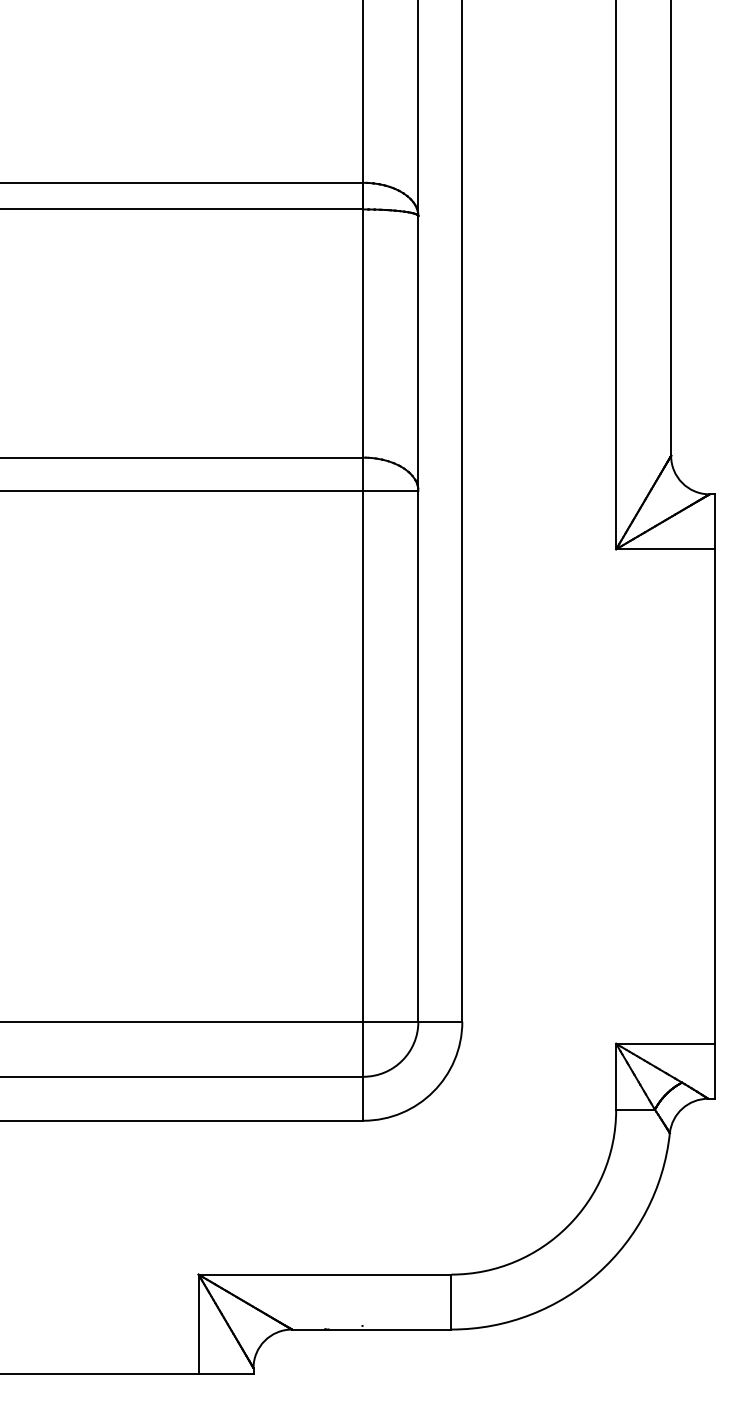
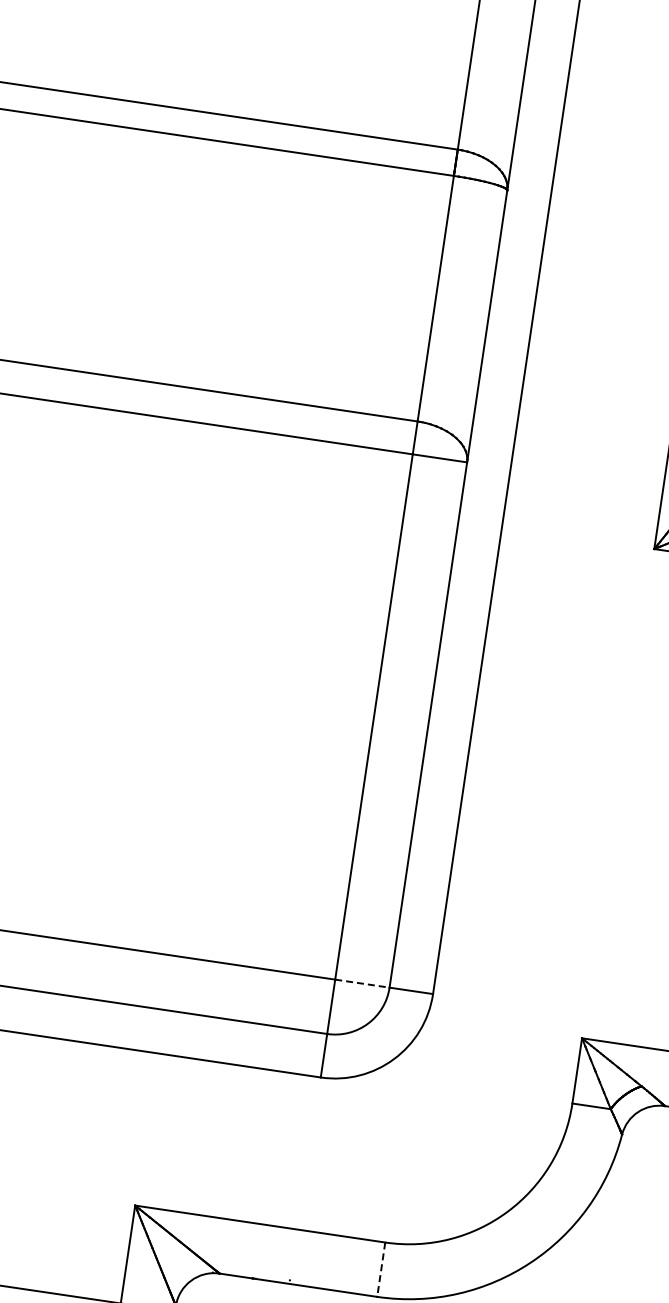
line: (391, 1021) -> (363, 983), solid -> dashed
line: (451, 1302) -> (381, 1270), solid -> dashed

